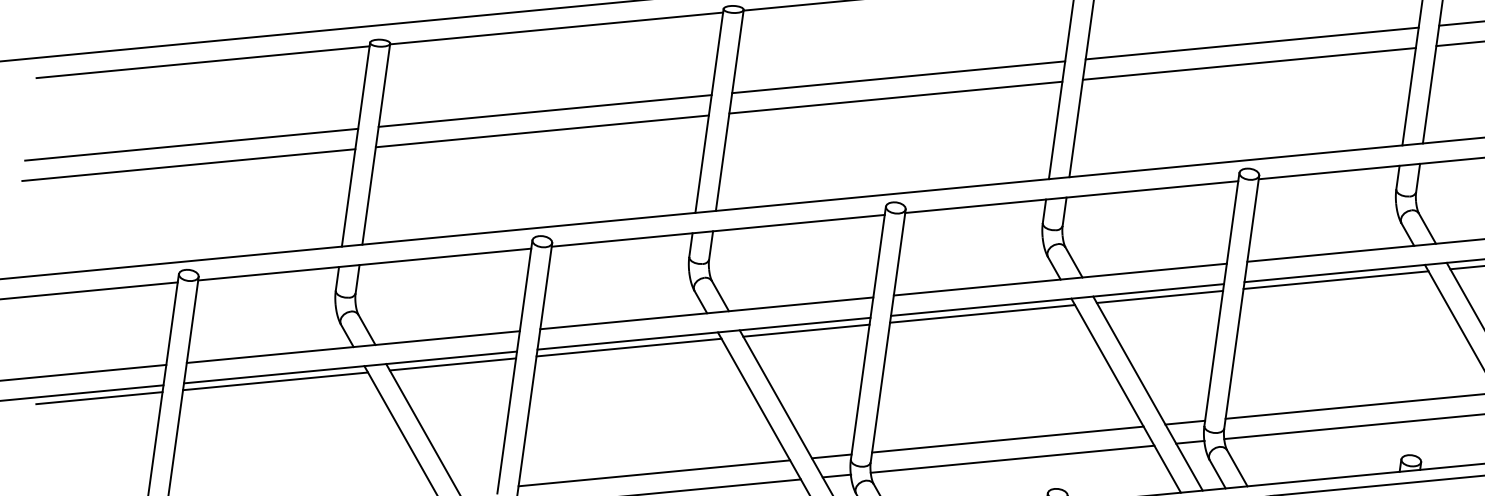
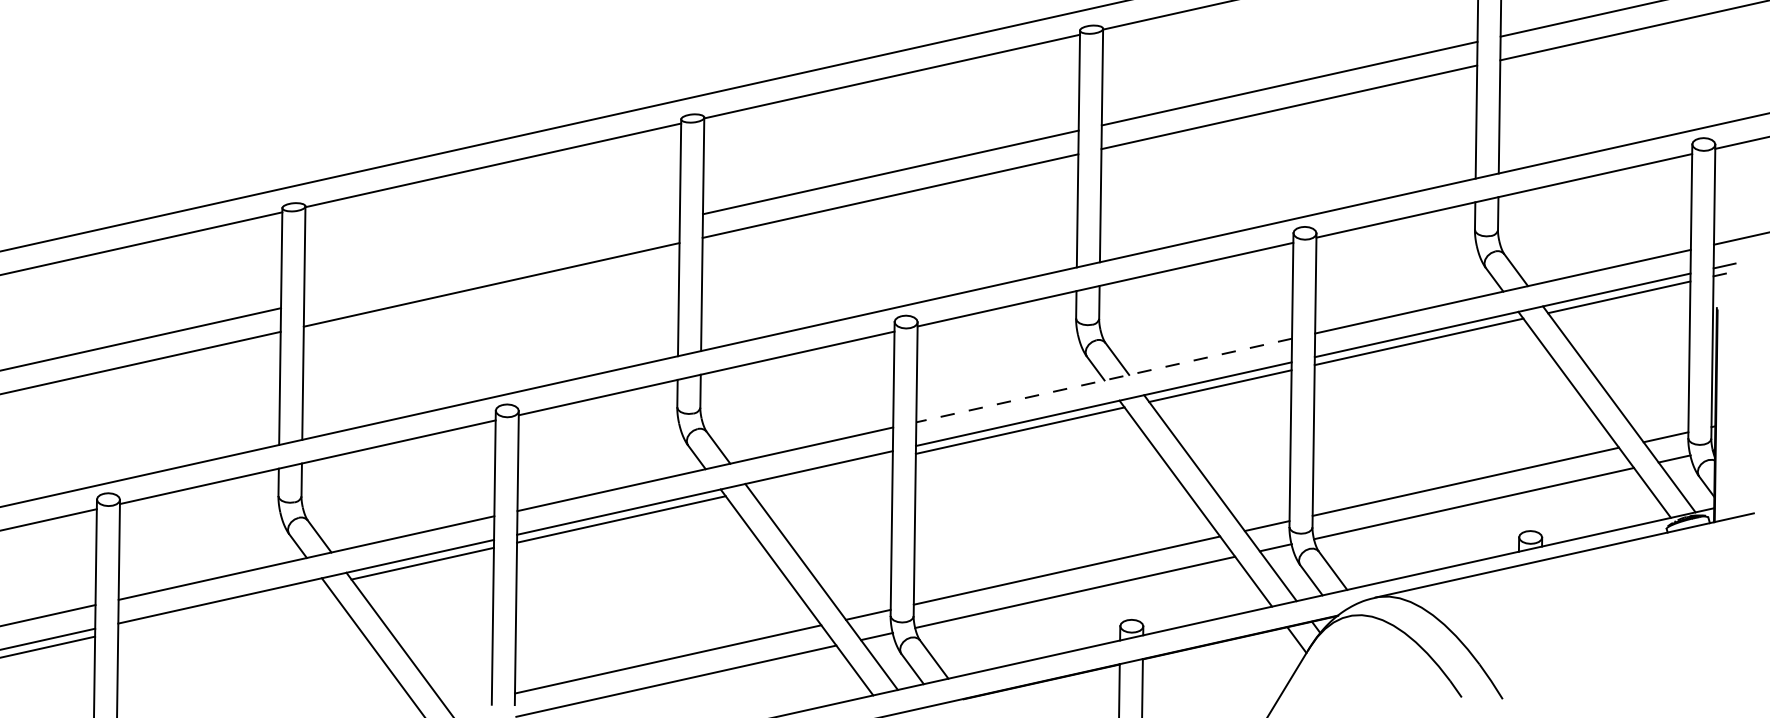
line: (544, 111) -> (491, 261), removed
line: (1059, 279) -> (1103, 380), solid -> dashed
line: (806, 330) -> (821, 474), removed
line: (275, 381) -> (222, 608), removed

